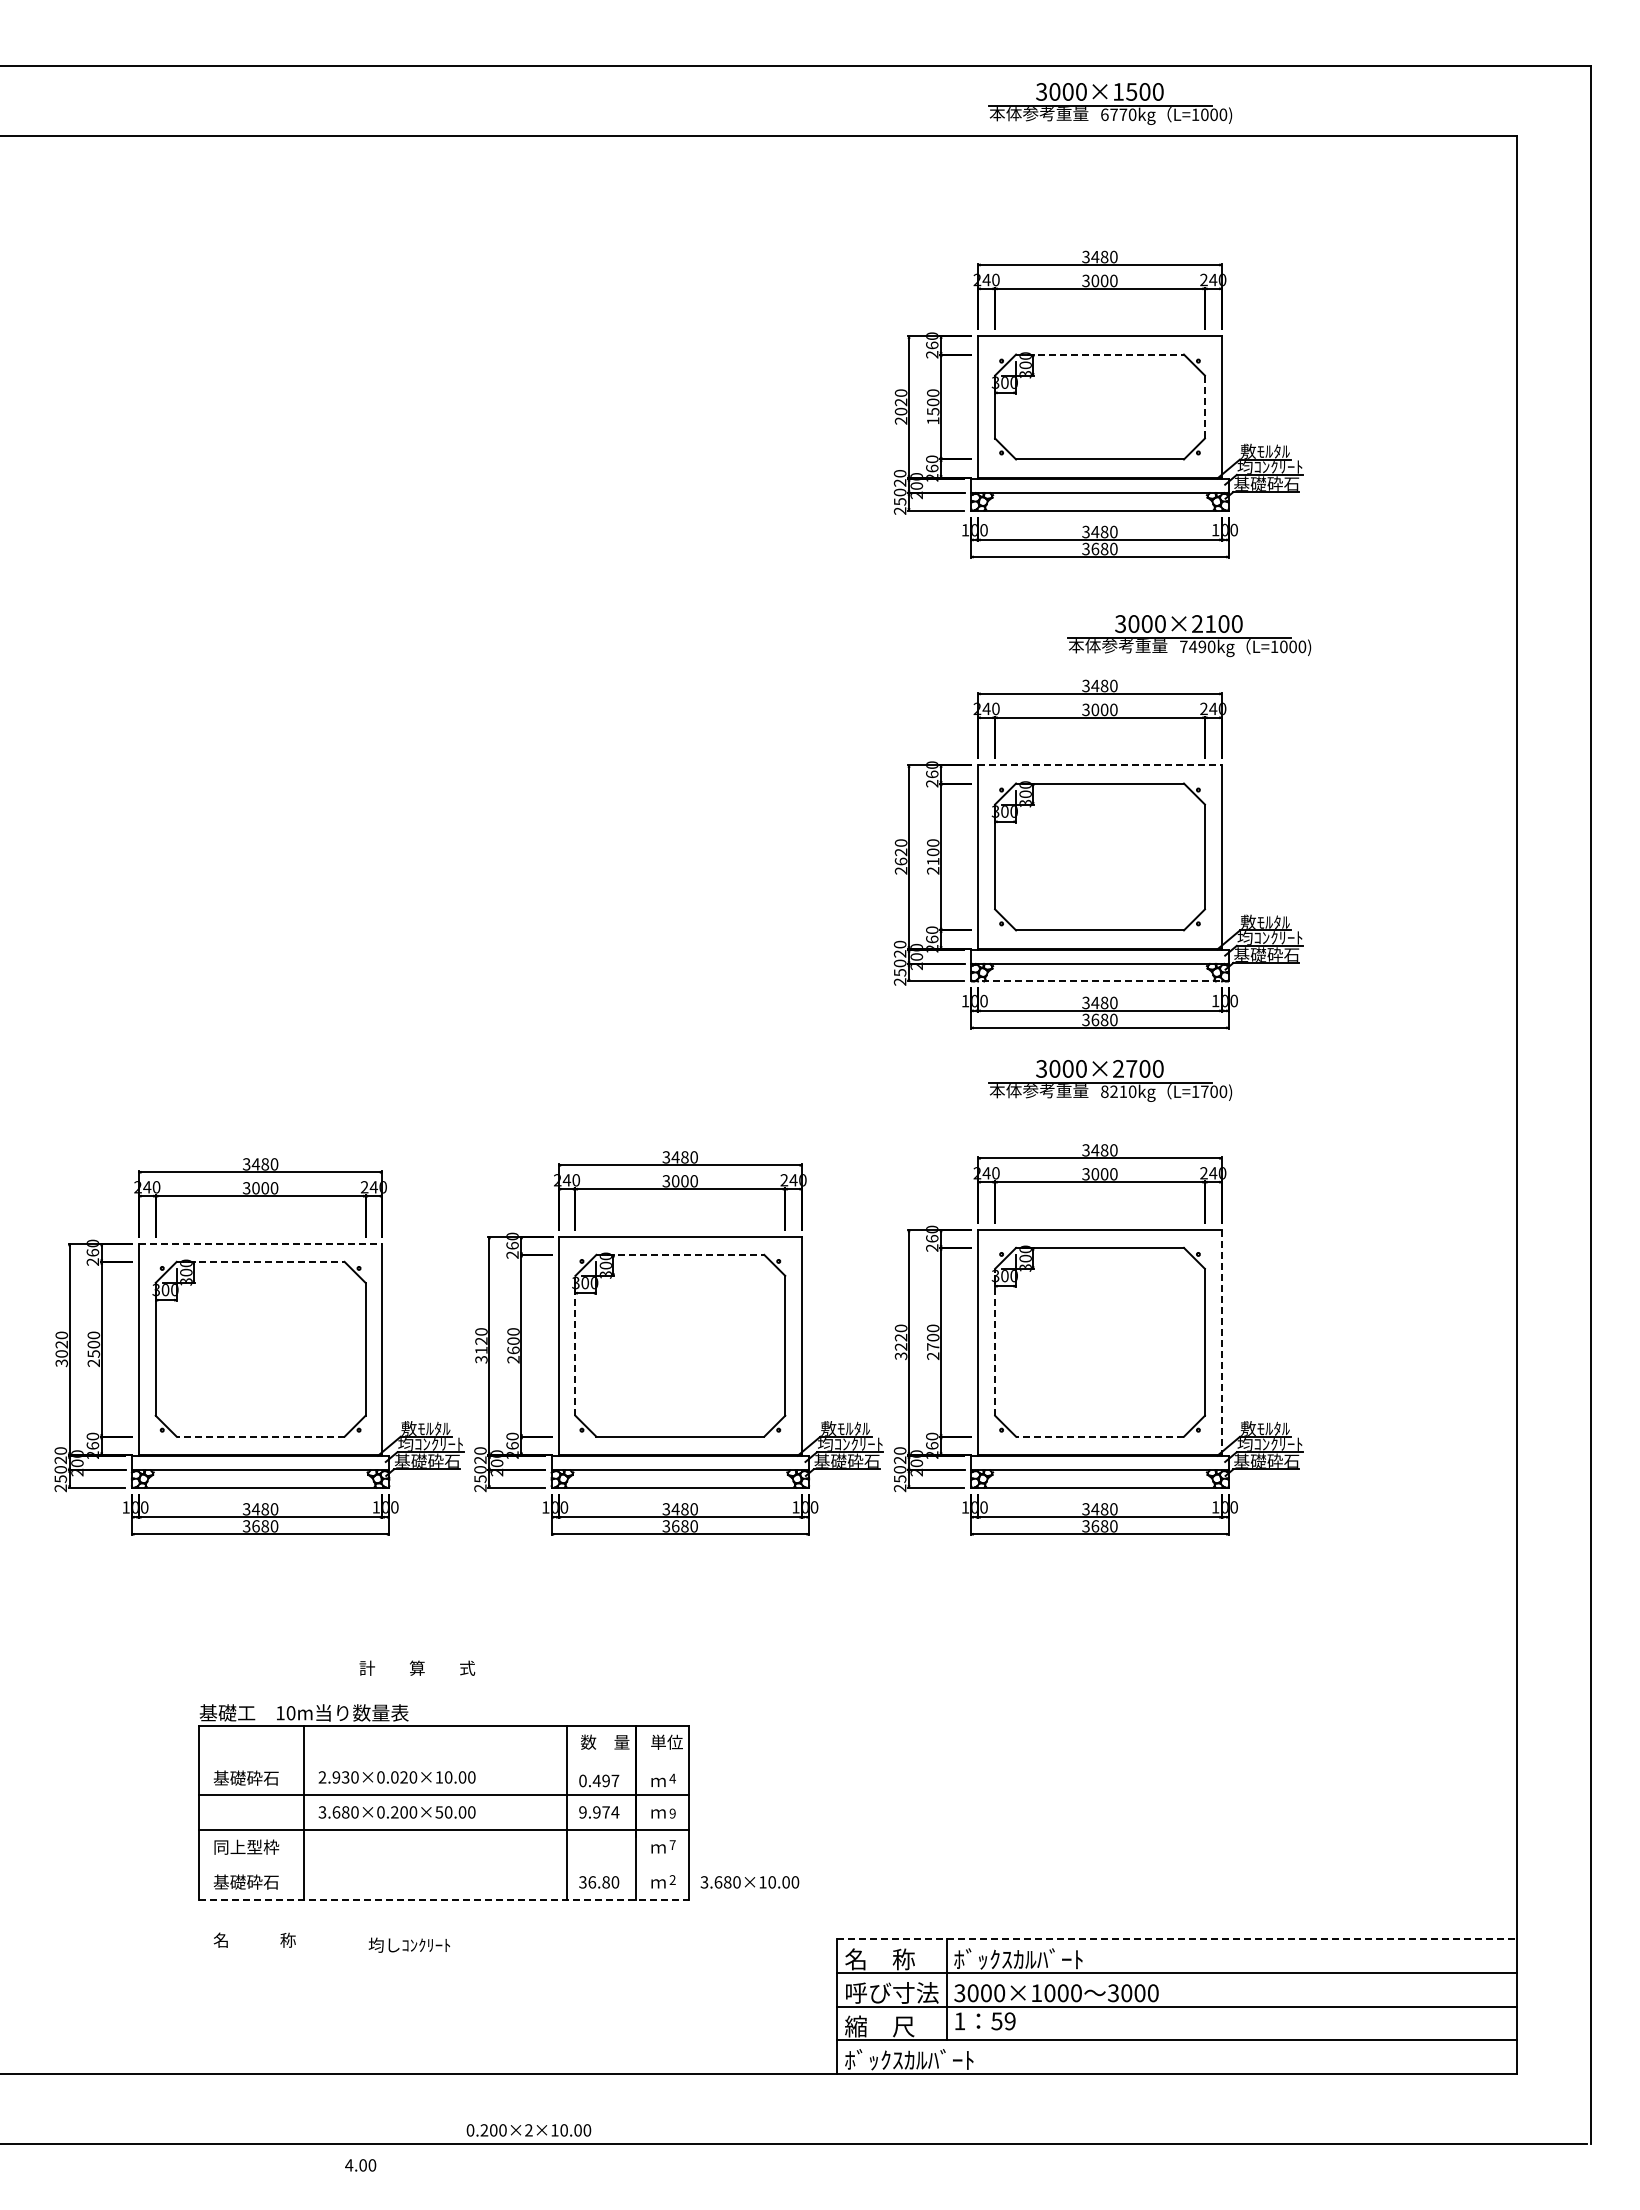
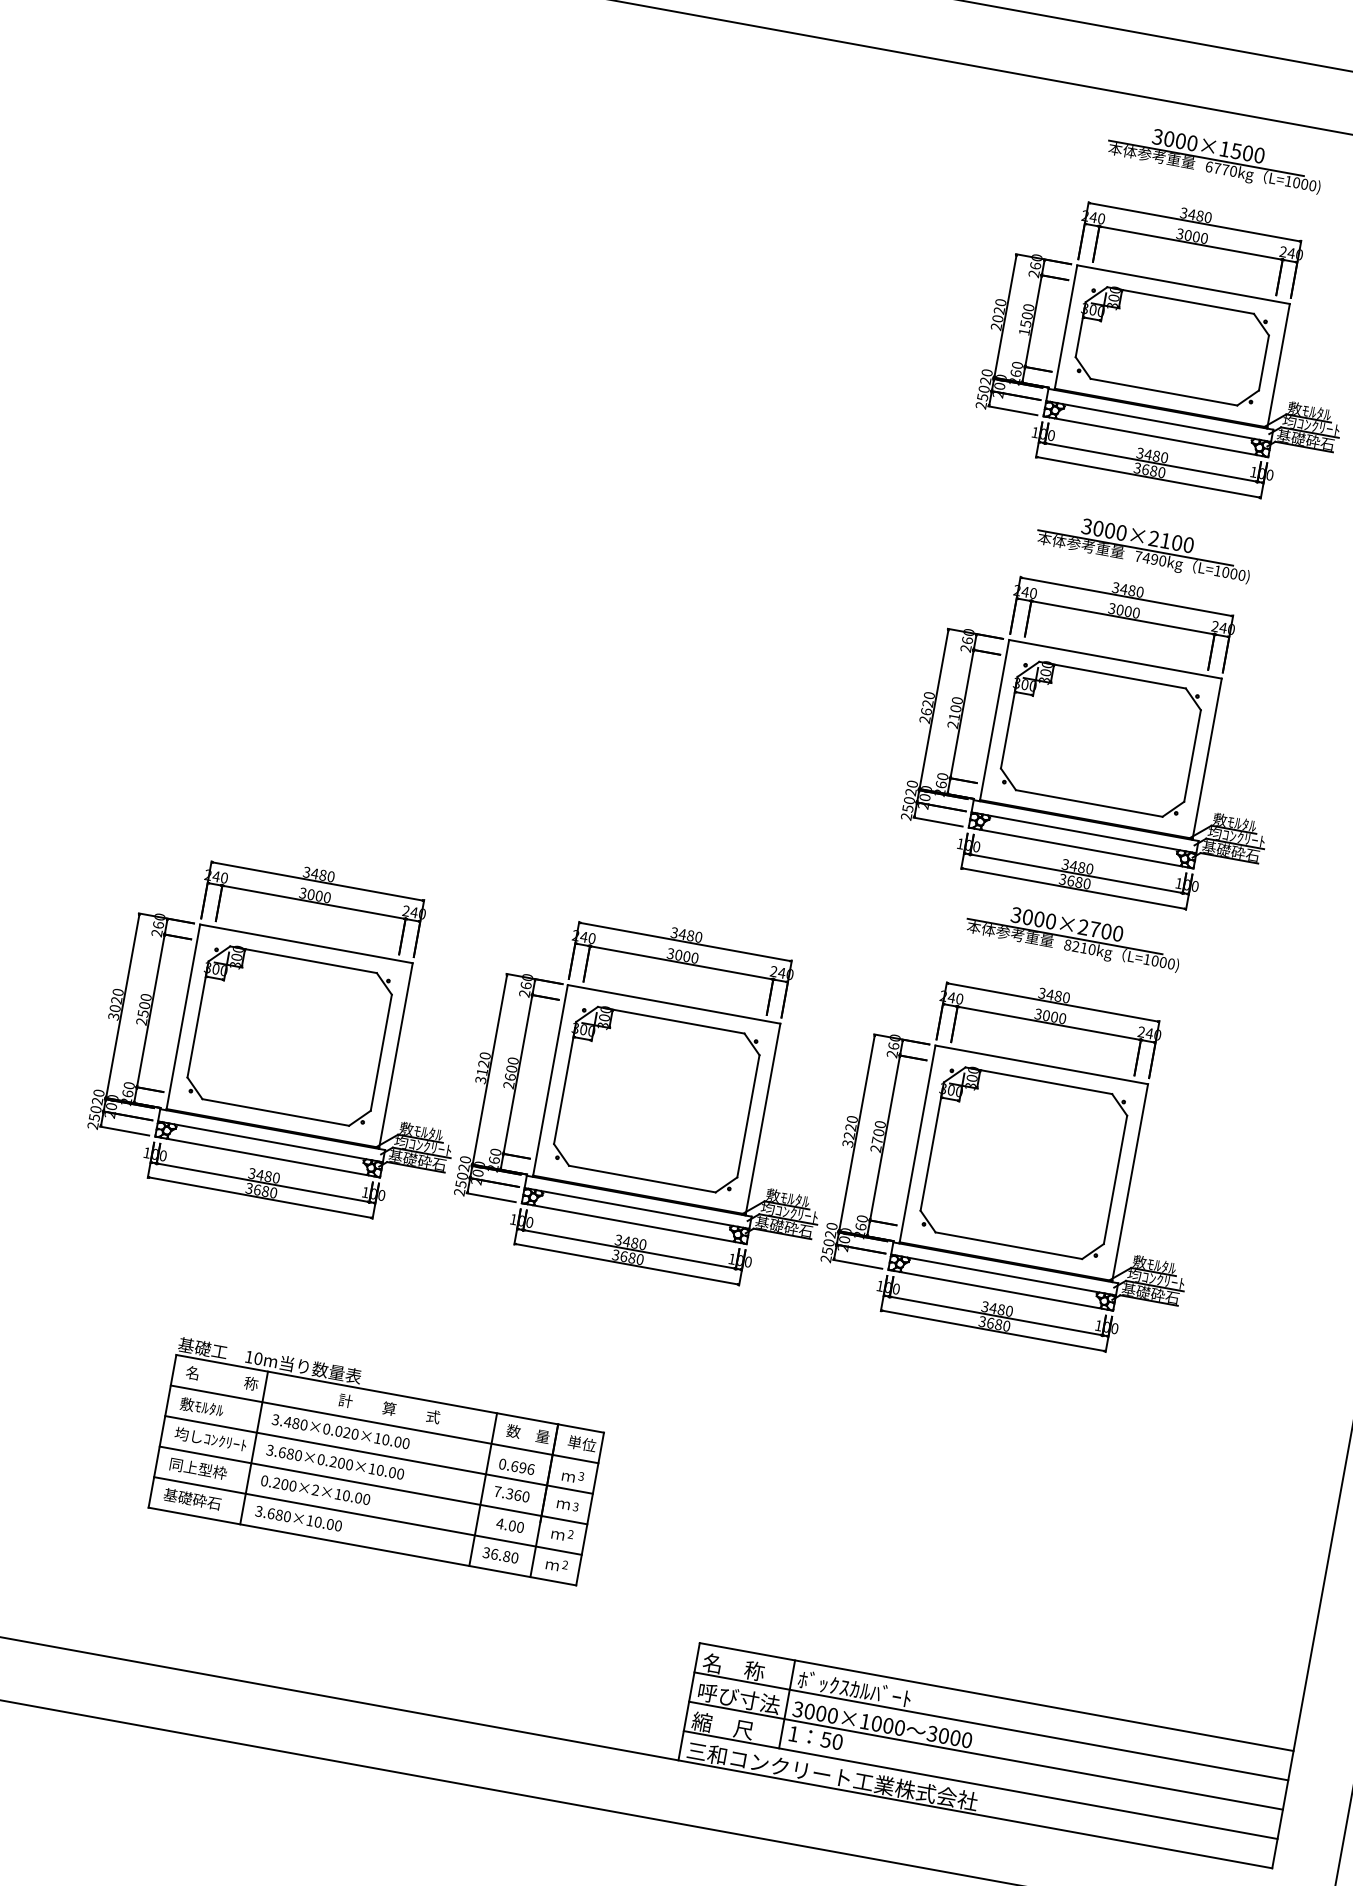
part: (1110, 103) -> (1216, 158), moved
line: (1100, 354) -> (1181, 300), dashed -> solid
line: (1204, 407) -> (1263, 363), dashed -> solid
part: (1189, 636) -> (1145, 548), moved
line: (1100, 765) -> (1115, 659), dashed -> solid
line: (1100, 981) -> (1081, 848), dashed -> solid
text: (1204, 1091) -> (1154, 960), L=1700) -> L=1000)
line: (260, 1243) -> (306, 943), dashed -> solid
line: (680, 1254) -> (671, 1019), dashed -> solid
line: (260, 1261) -> (303, 959), dashed -> solid
line: (995, 1341) -> (932, 1145), dashed -> solid
line: (1221, 1342) -> (1129, 1182), dashed -> solid
line: (575, 1345) -> (565, 1082), dashed -> solid
line: (260, 1436) -> (275, 1112), dashed -> solid
line: (1100, 1436) -> (1009, 1245), dashed -> solid
text: (417, 1667) -> (389, 1408), moved
line: (443, 1760) -> (384, 1424), added
text: (245, 1777) -> (208, 1407), 基礎砕石 -> 敷ﾓﾙﾀﾙ
text: (333, 1777) -> (285, 1421), 2.930×0.020×10.00 -> 3.480×0.020×10.00
text: (672, 1778) -> (581, 1476), 4 -> 3
text: (605, 1780) -> (522, 1467), 0.497 -> 0.696
text: (439, 1812) -> (372, 1469), 3.680×0.200×50.00 -> 3.680×0.200×10.00
text: (599, 1812) -> (512, 1494), 9.974 -> 7.360
text: (672, 1813) -> (575, 1506), 9 -> 3
text: (672, 1844) -> (570, 1533), 7 -> 2
line: (443, 1865) -> (367, 1515), added
text: (749, 1882) -> (298, 1518), moved
line: (444, 1900) -> (362, 1546), dashed -> solid
text: (254, 1939) -> (222, 1377), moved
line: (1177, 1939) -> (996, 1697), dashed -> solid
text: (409, 1944) -> (210, 1438), moved
text: (1009, 2021) -> (837, 1742), 59 -> 50
text: (1011, 2059) -> (832, 1775), ﾎﾞｯｸｽｶﾙﾊﾞｰﾄ -> 三和コンクリート工業株式会社
text: (528, 2130) -> (315, 1490), moved
text: (360, 2165) -> (510, 1525), moved

